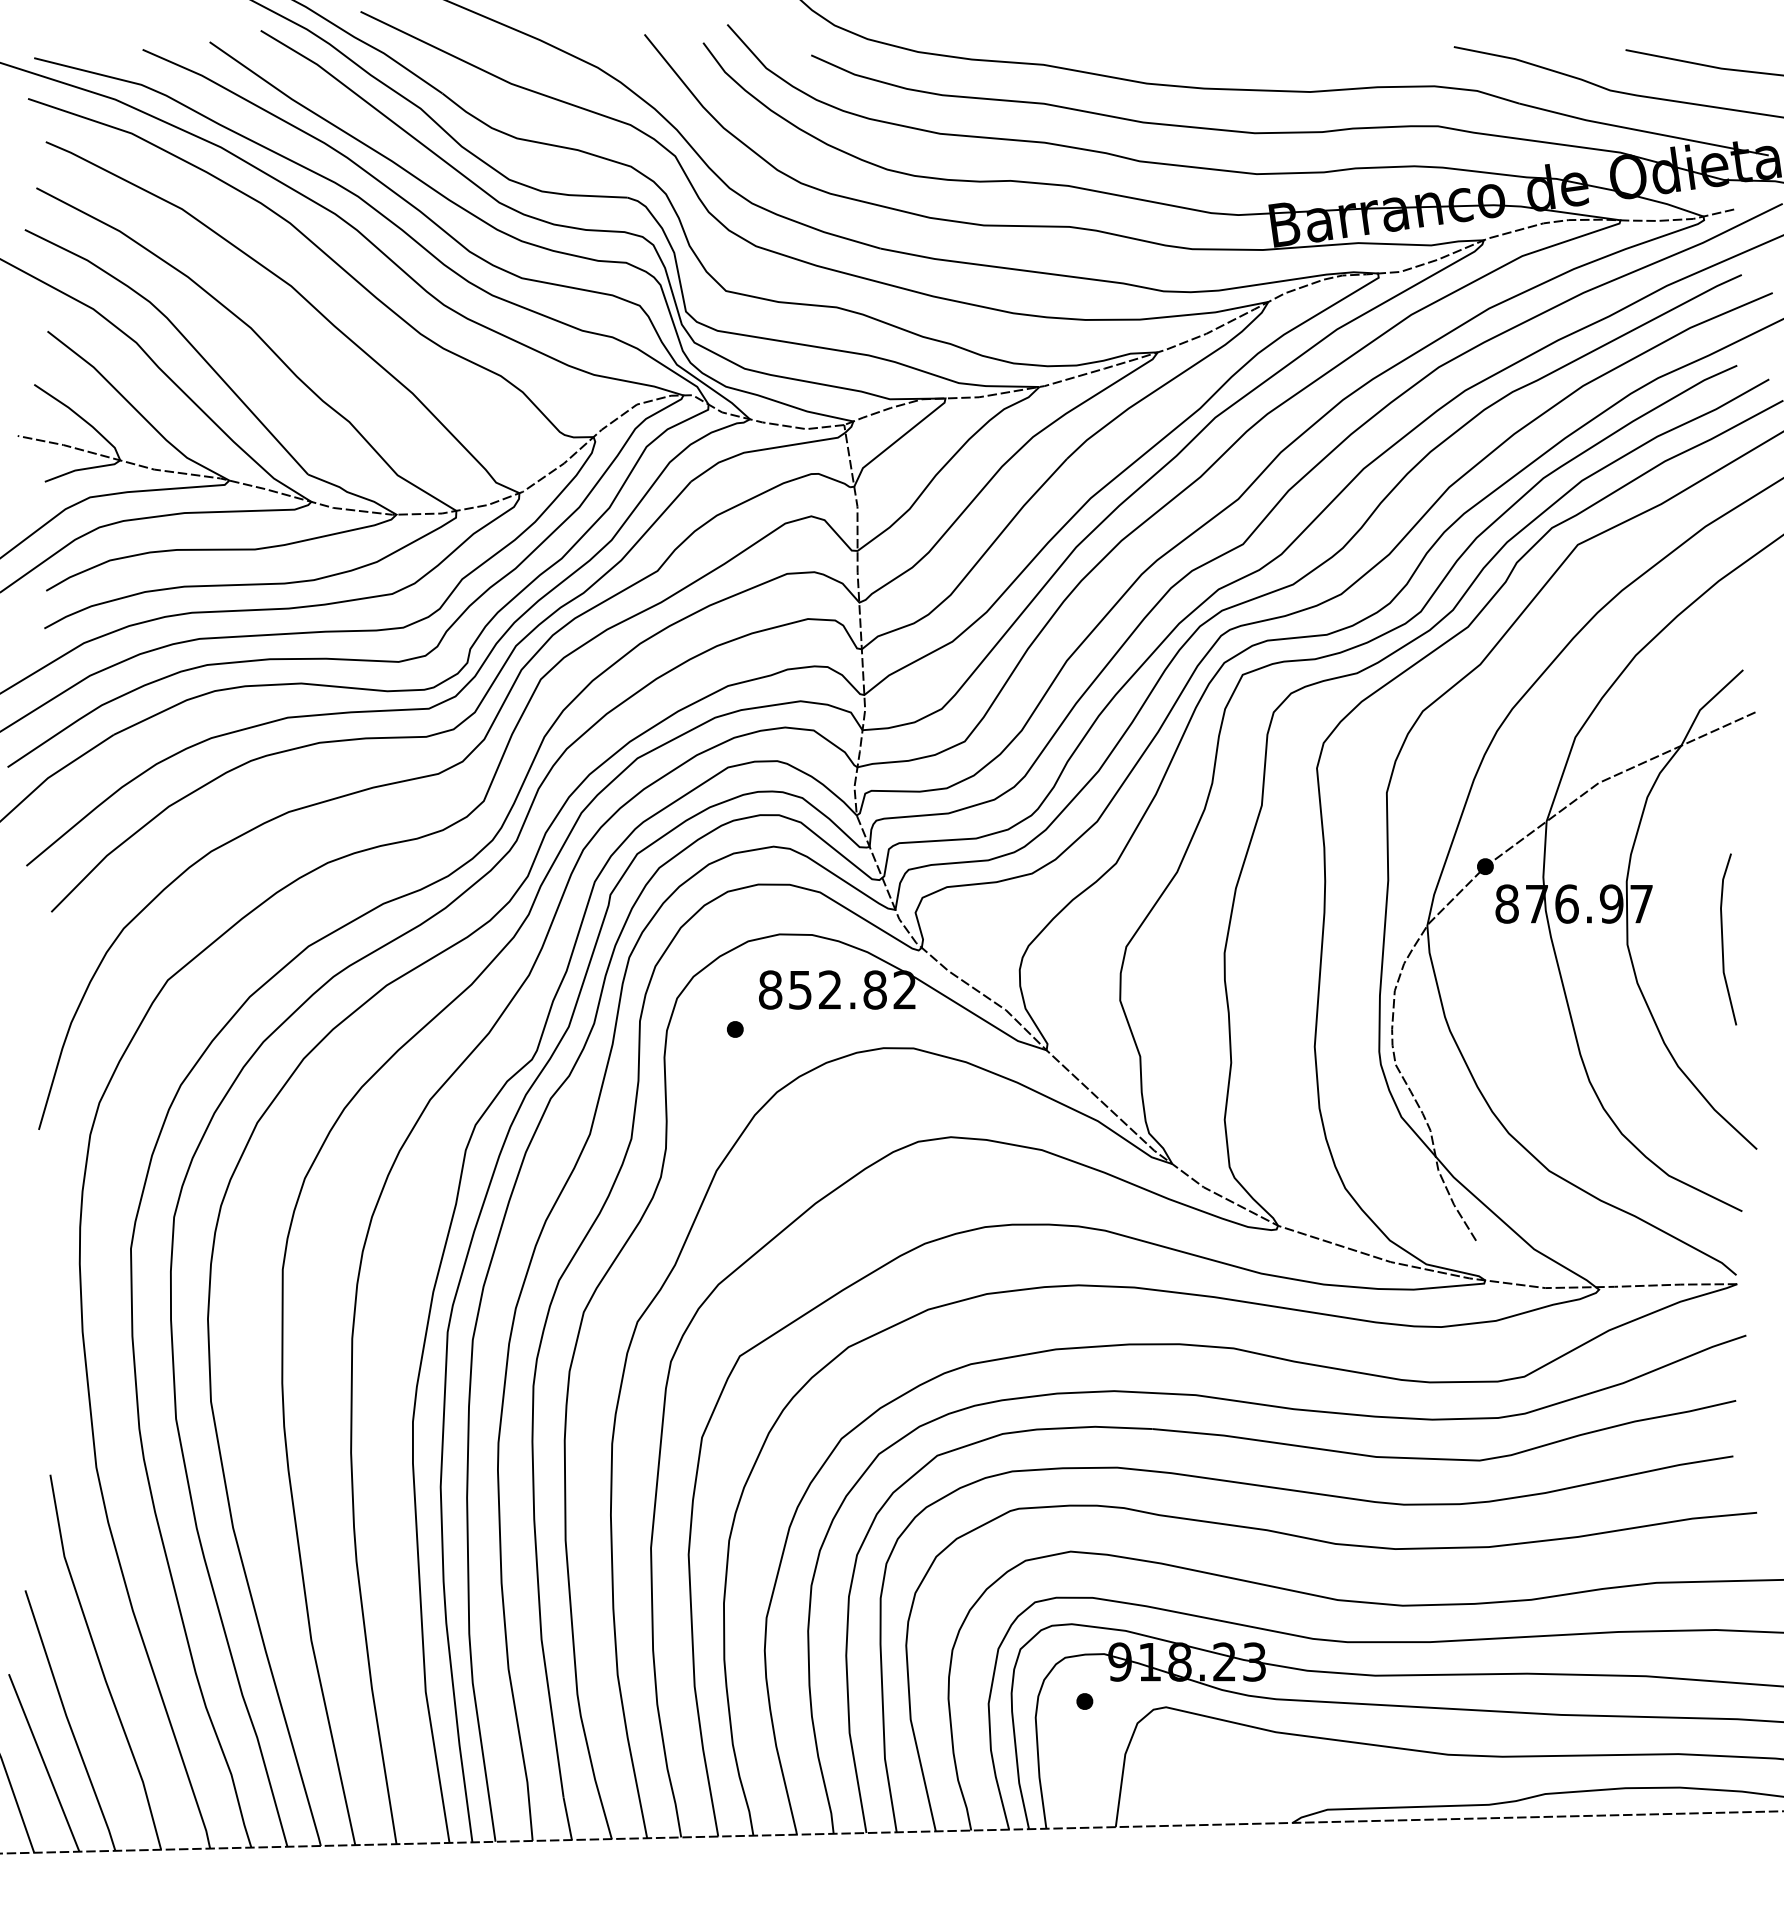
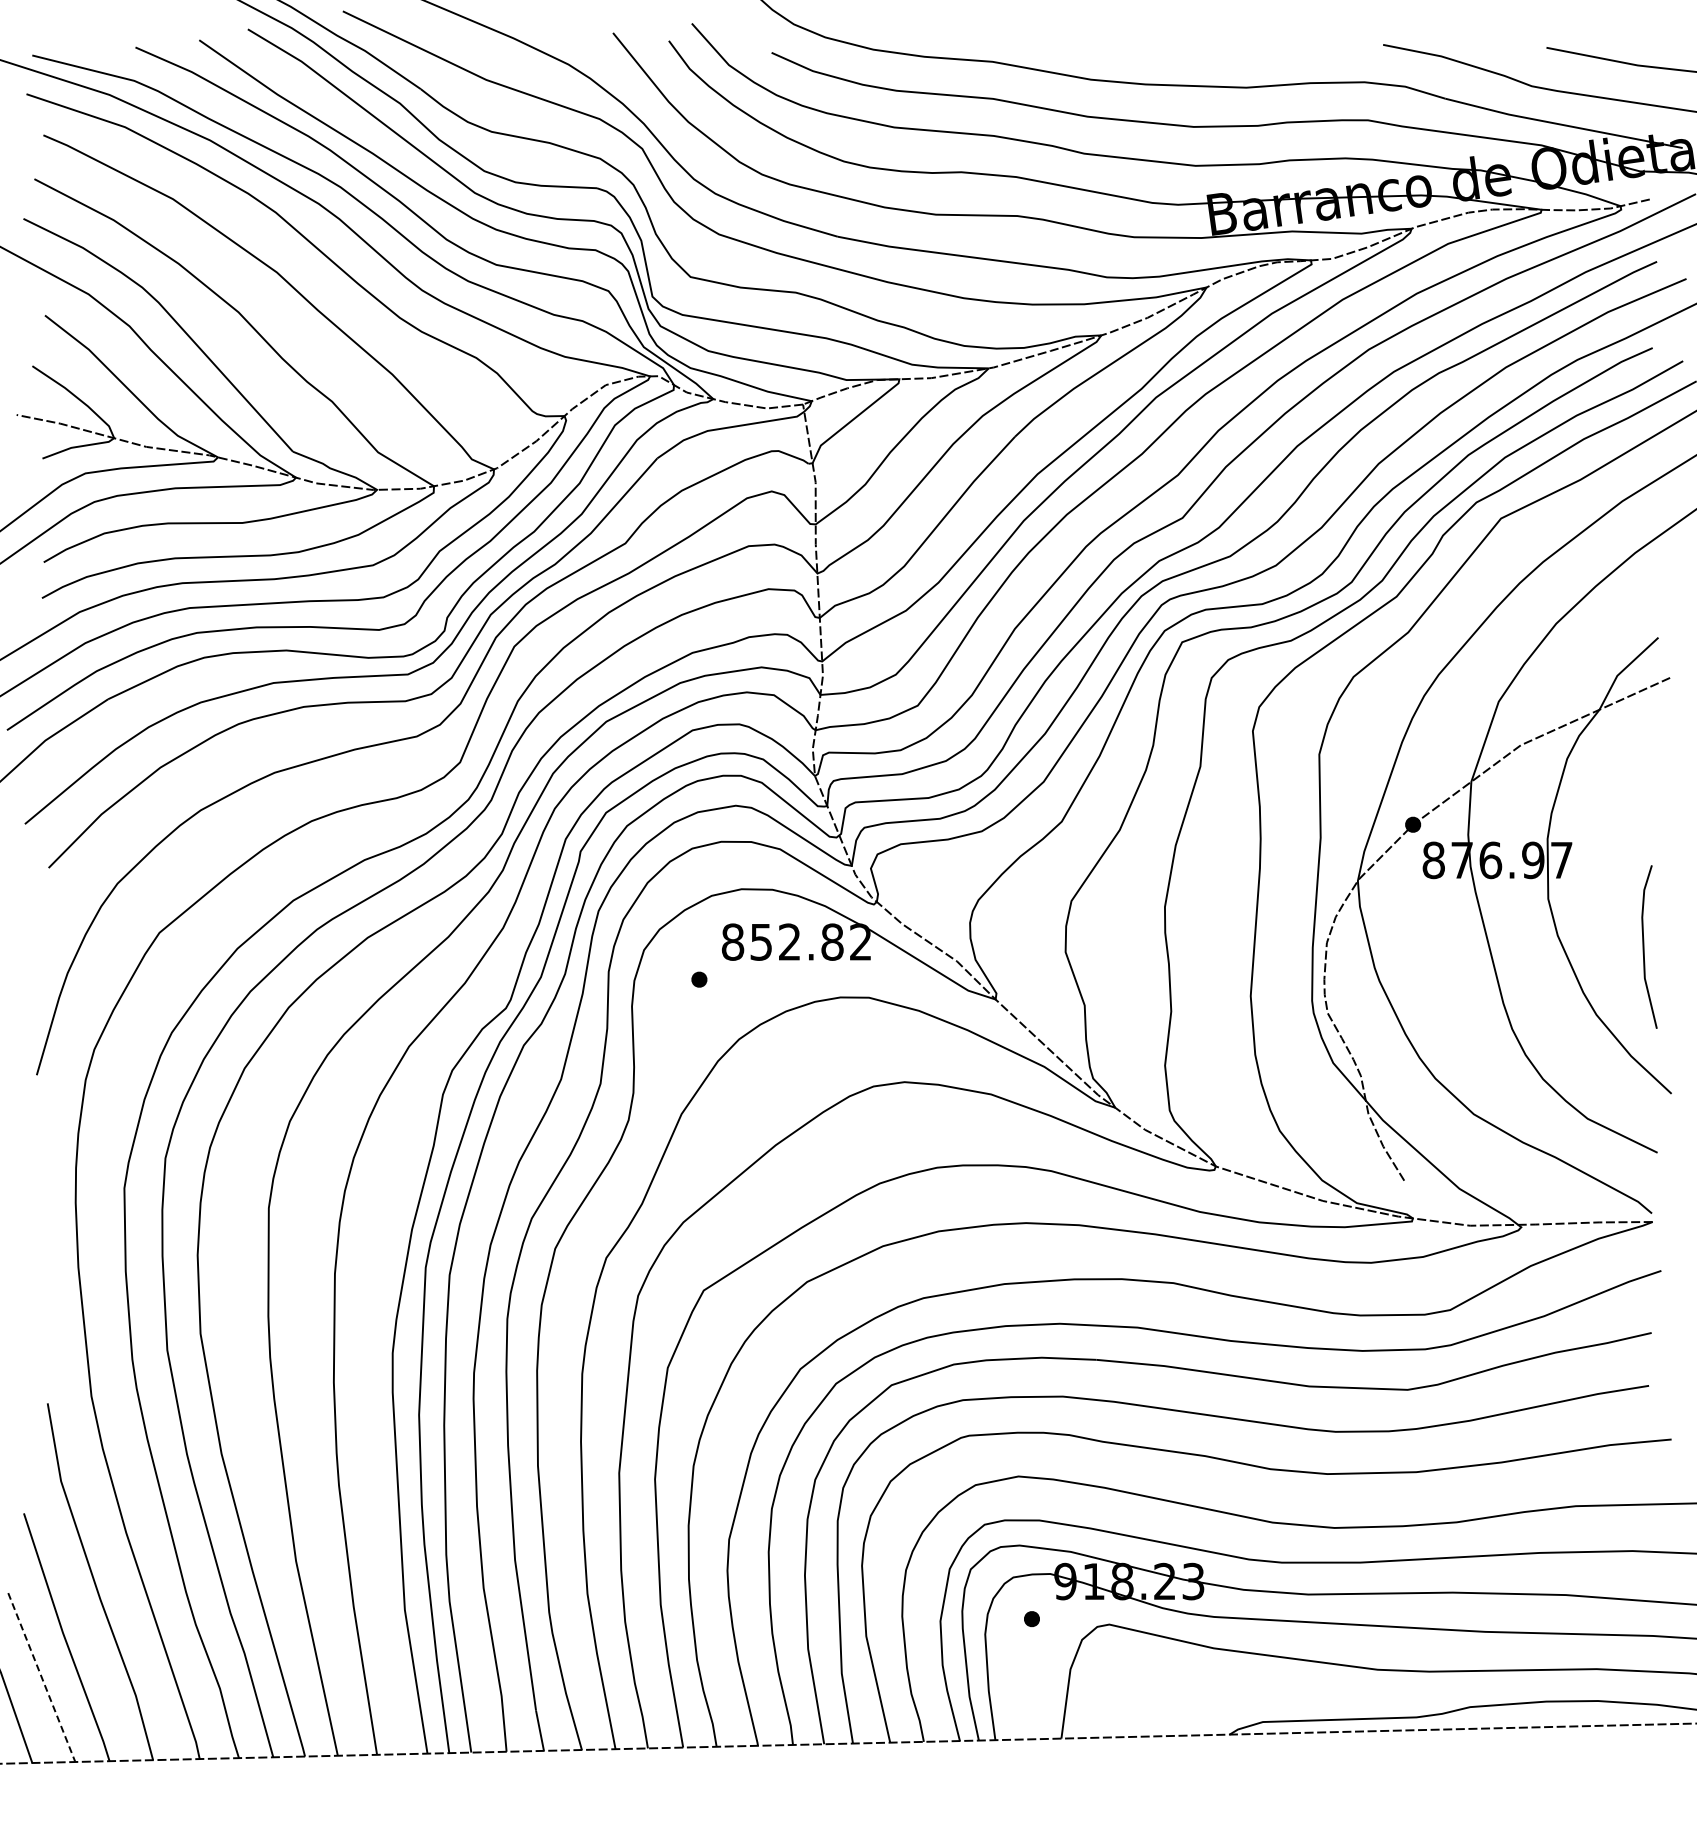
line: (1723, 938) -> (1644, 946), moved
line: (43, 1762) -> (41, 1677), solid -> dashed

